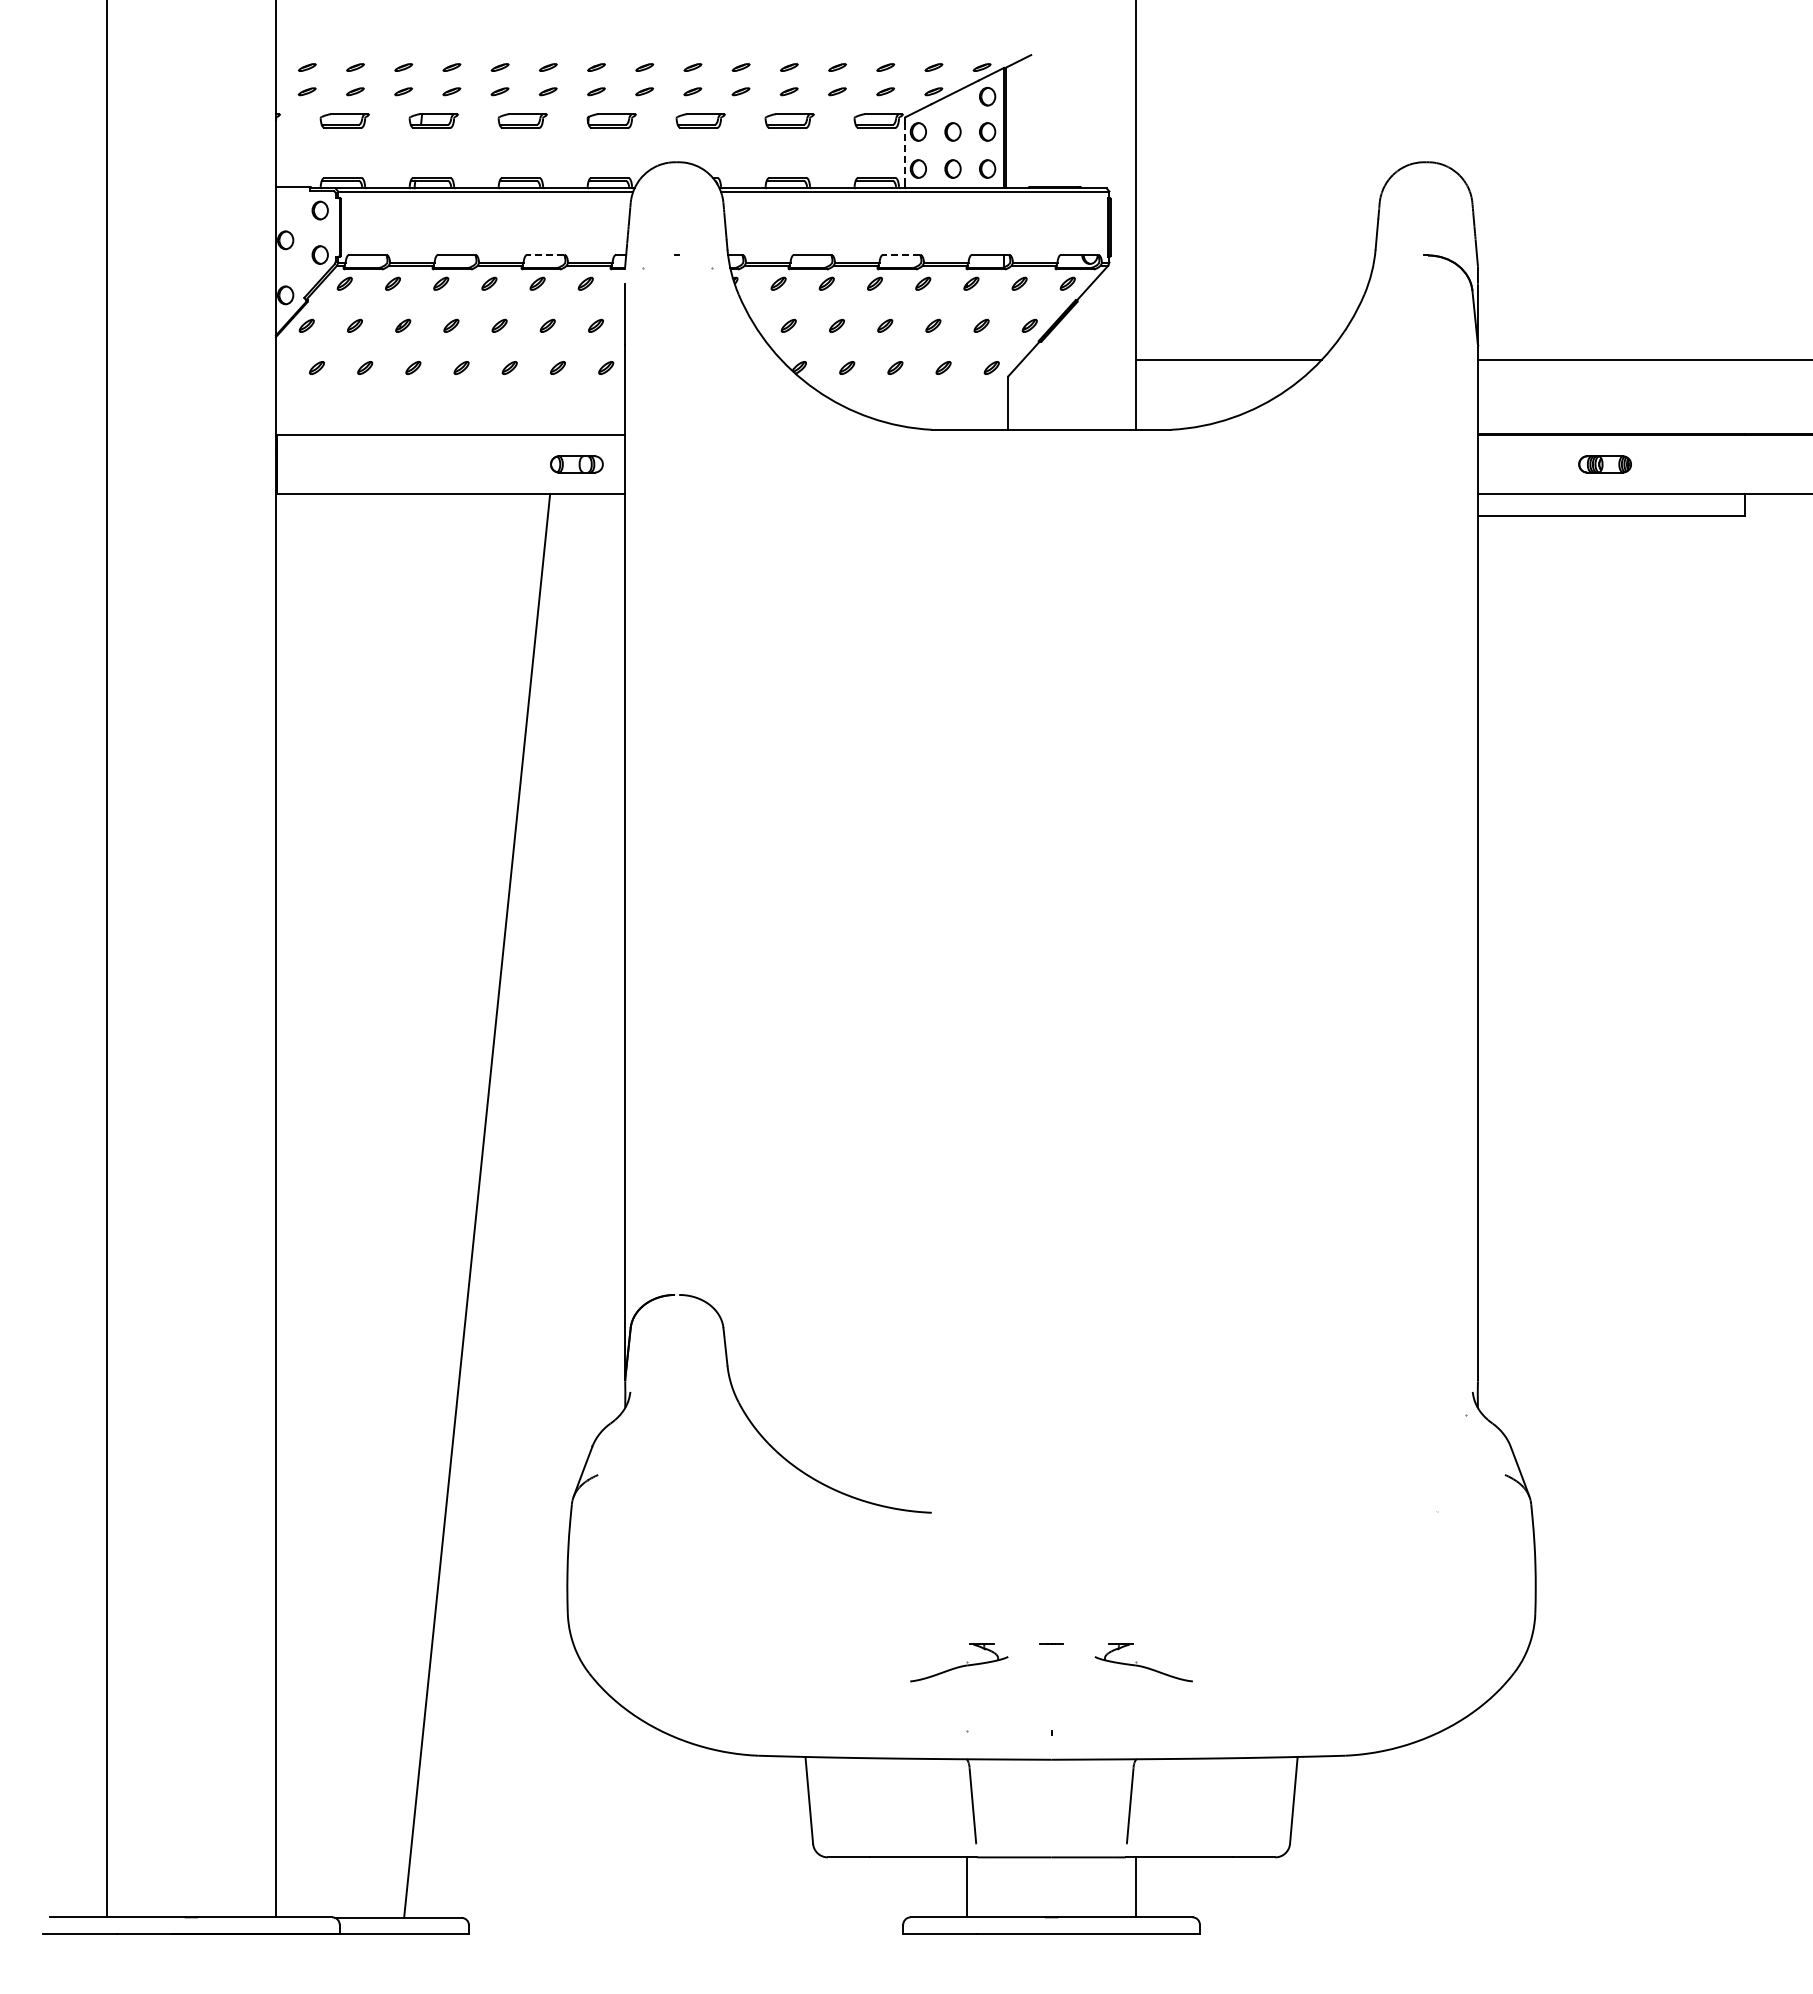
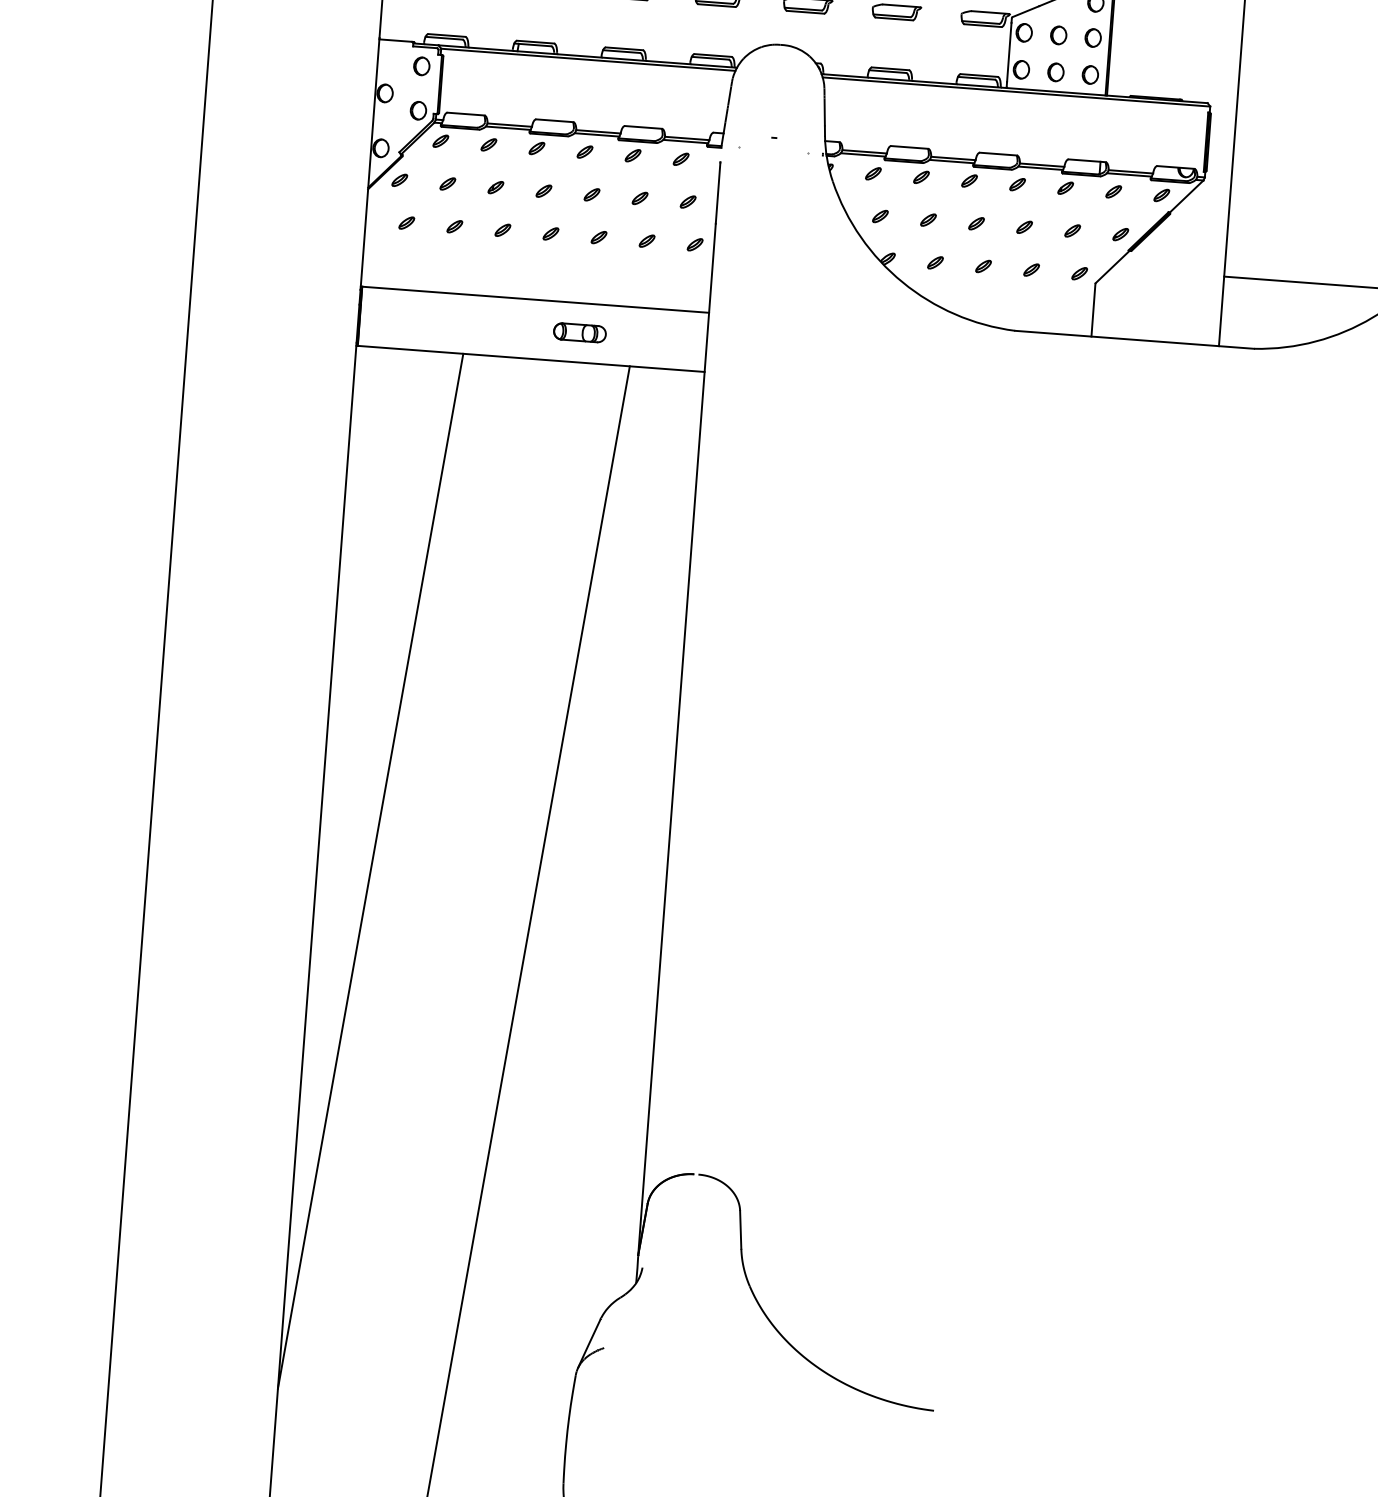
line: (905, 152) -> (1009, 52), dashed -> solid
line: (545, 254) -> (643, 127), dashed -> solid
line: (901, 254) -> (998, 153), dashed -> solid
part: (576, 464) -> (579, 332), moved
line: (329, 1016) -> (370, 870), added

